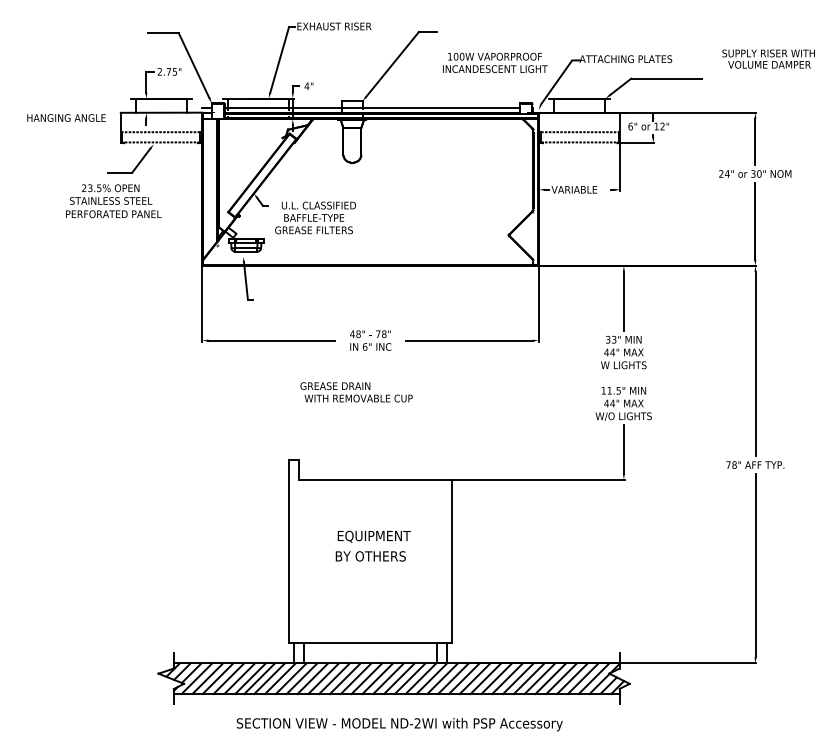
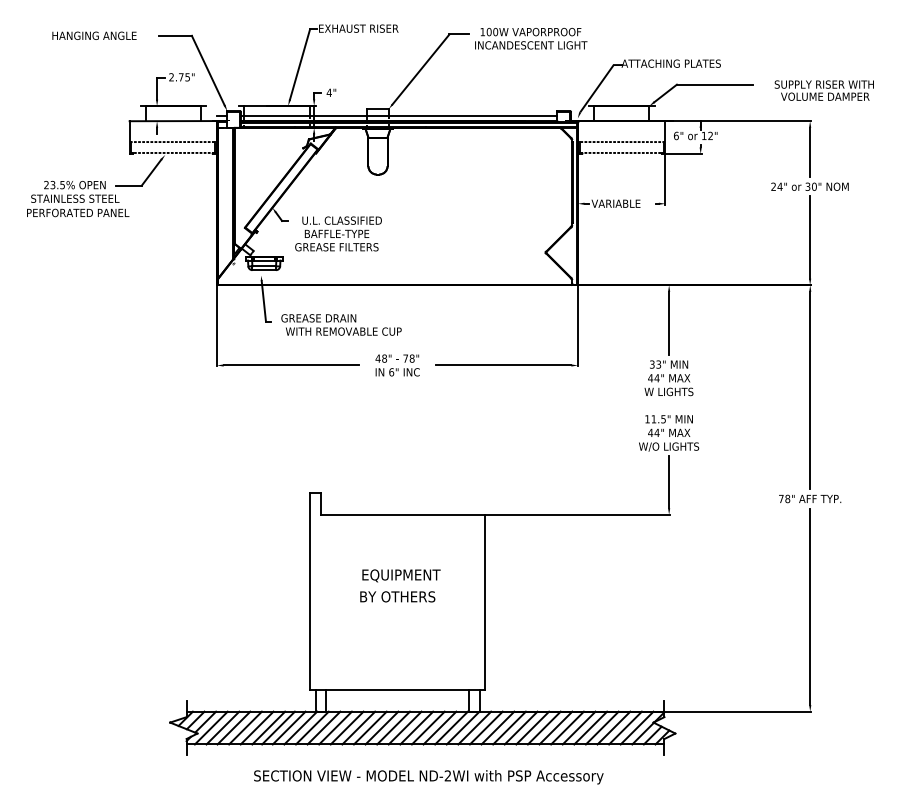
text: (767, 58) -> (823, 90), moved
text: (495, 62) -> (531, 38), moved
text: (66, 117) -> (94, 35), moved
text: (114, 201) -> (78, 199), moved
text: (356, 391) -> (341, 324), moved

